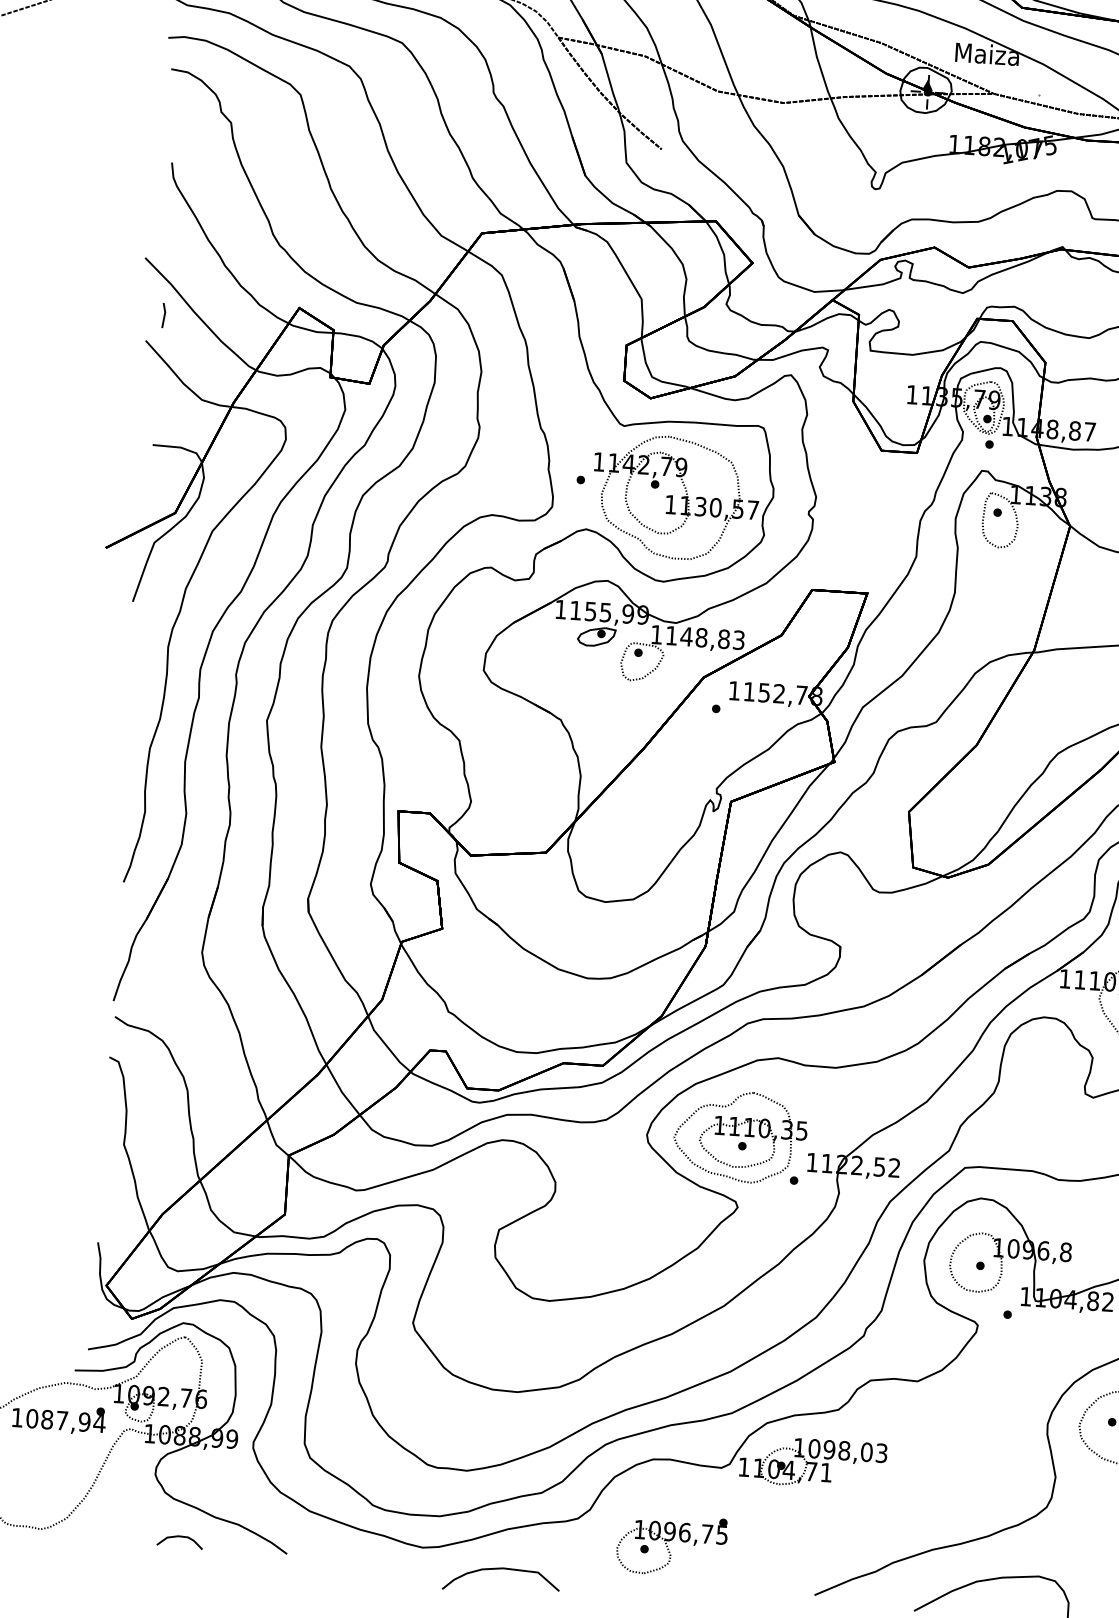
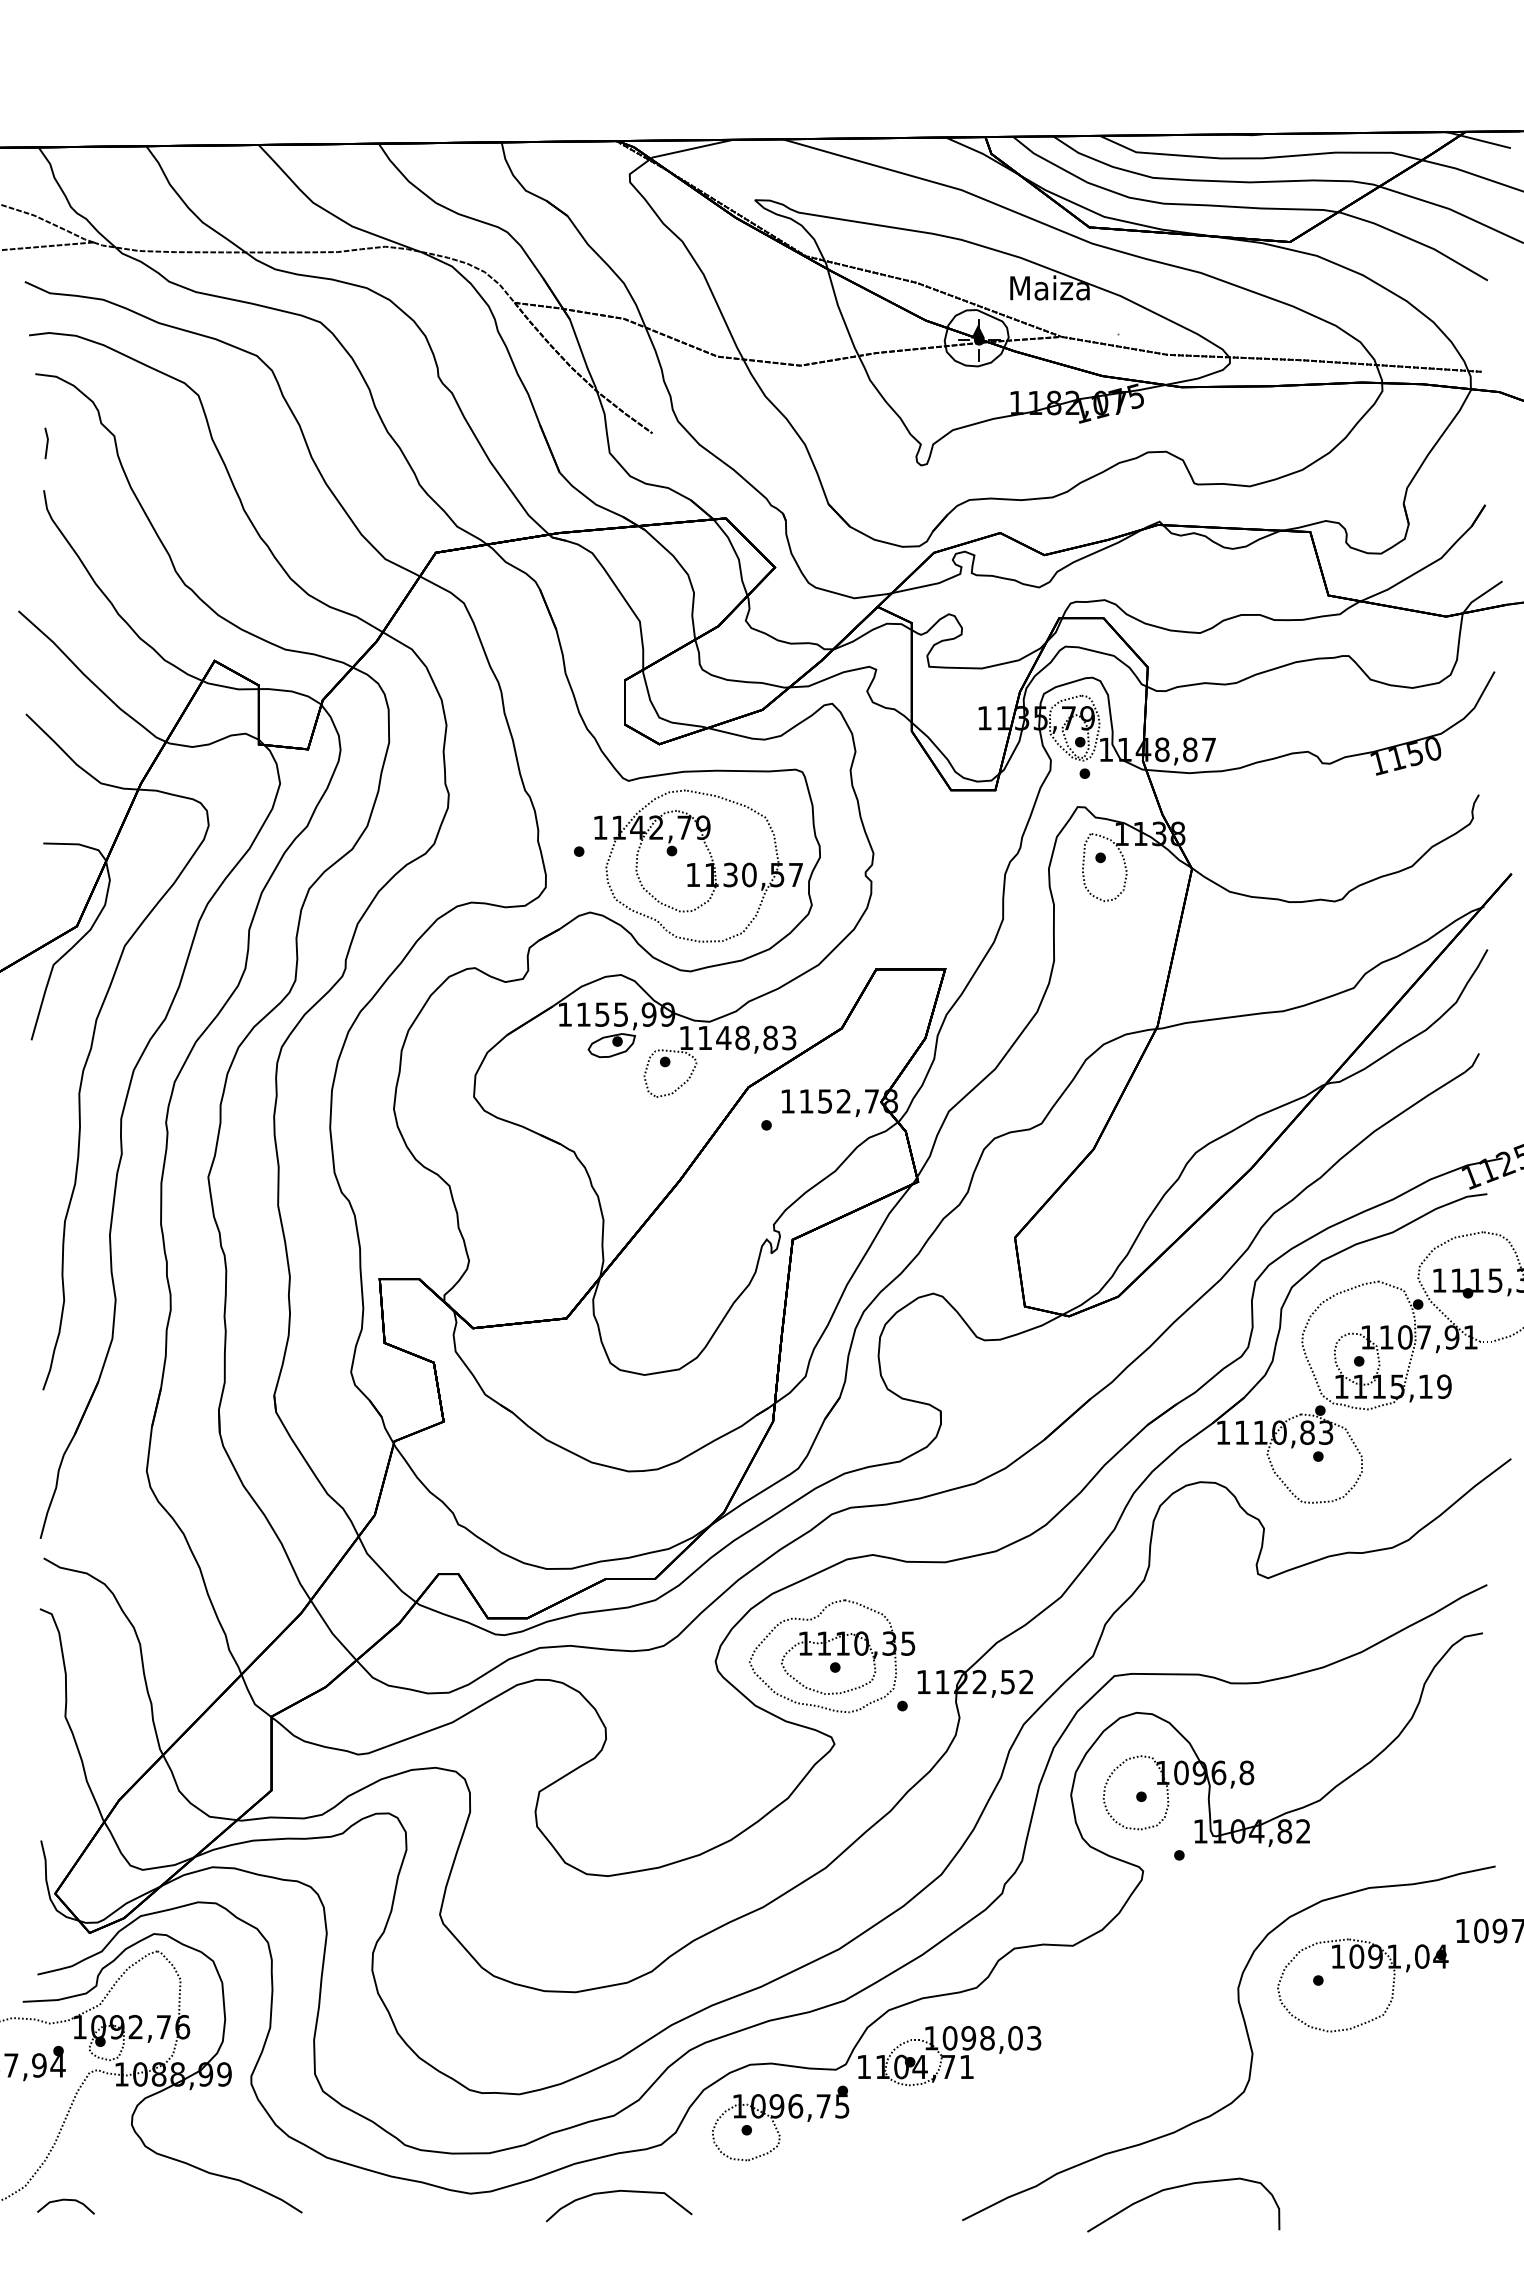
line: (163, 315) -> (46, 443), moved
curve: (179, 1537) -> (65, 2200), moved
part: (671, 1545) -> (780, 2123), moved
curve: (499, 1569) -> (616, 2192), moved

